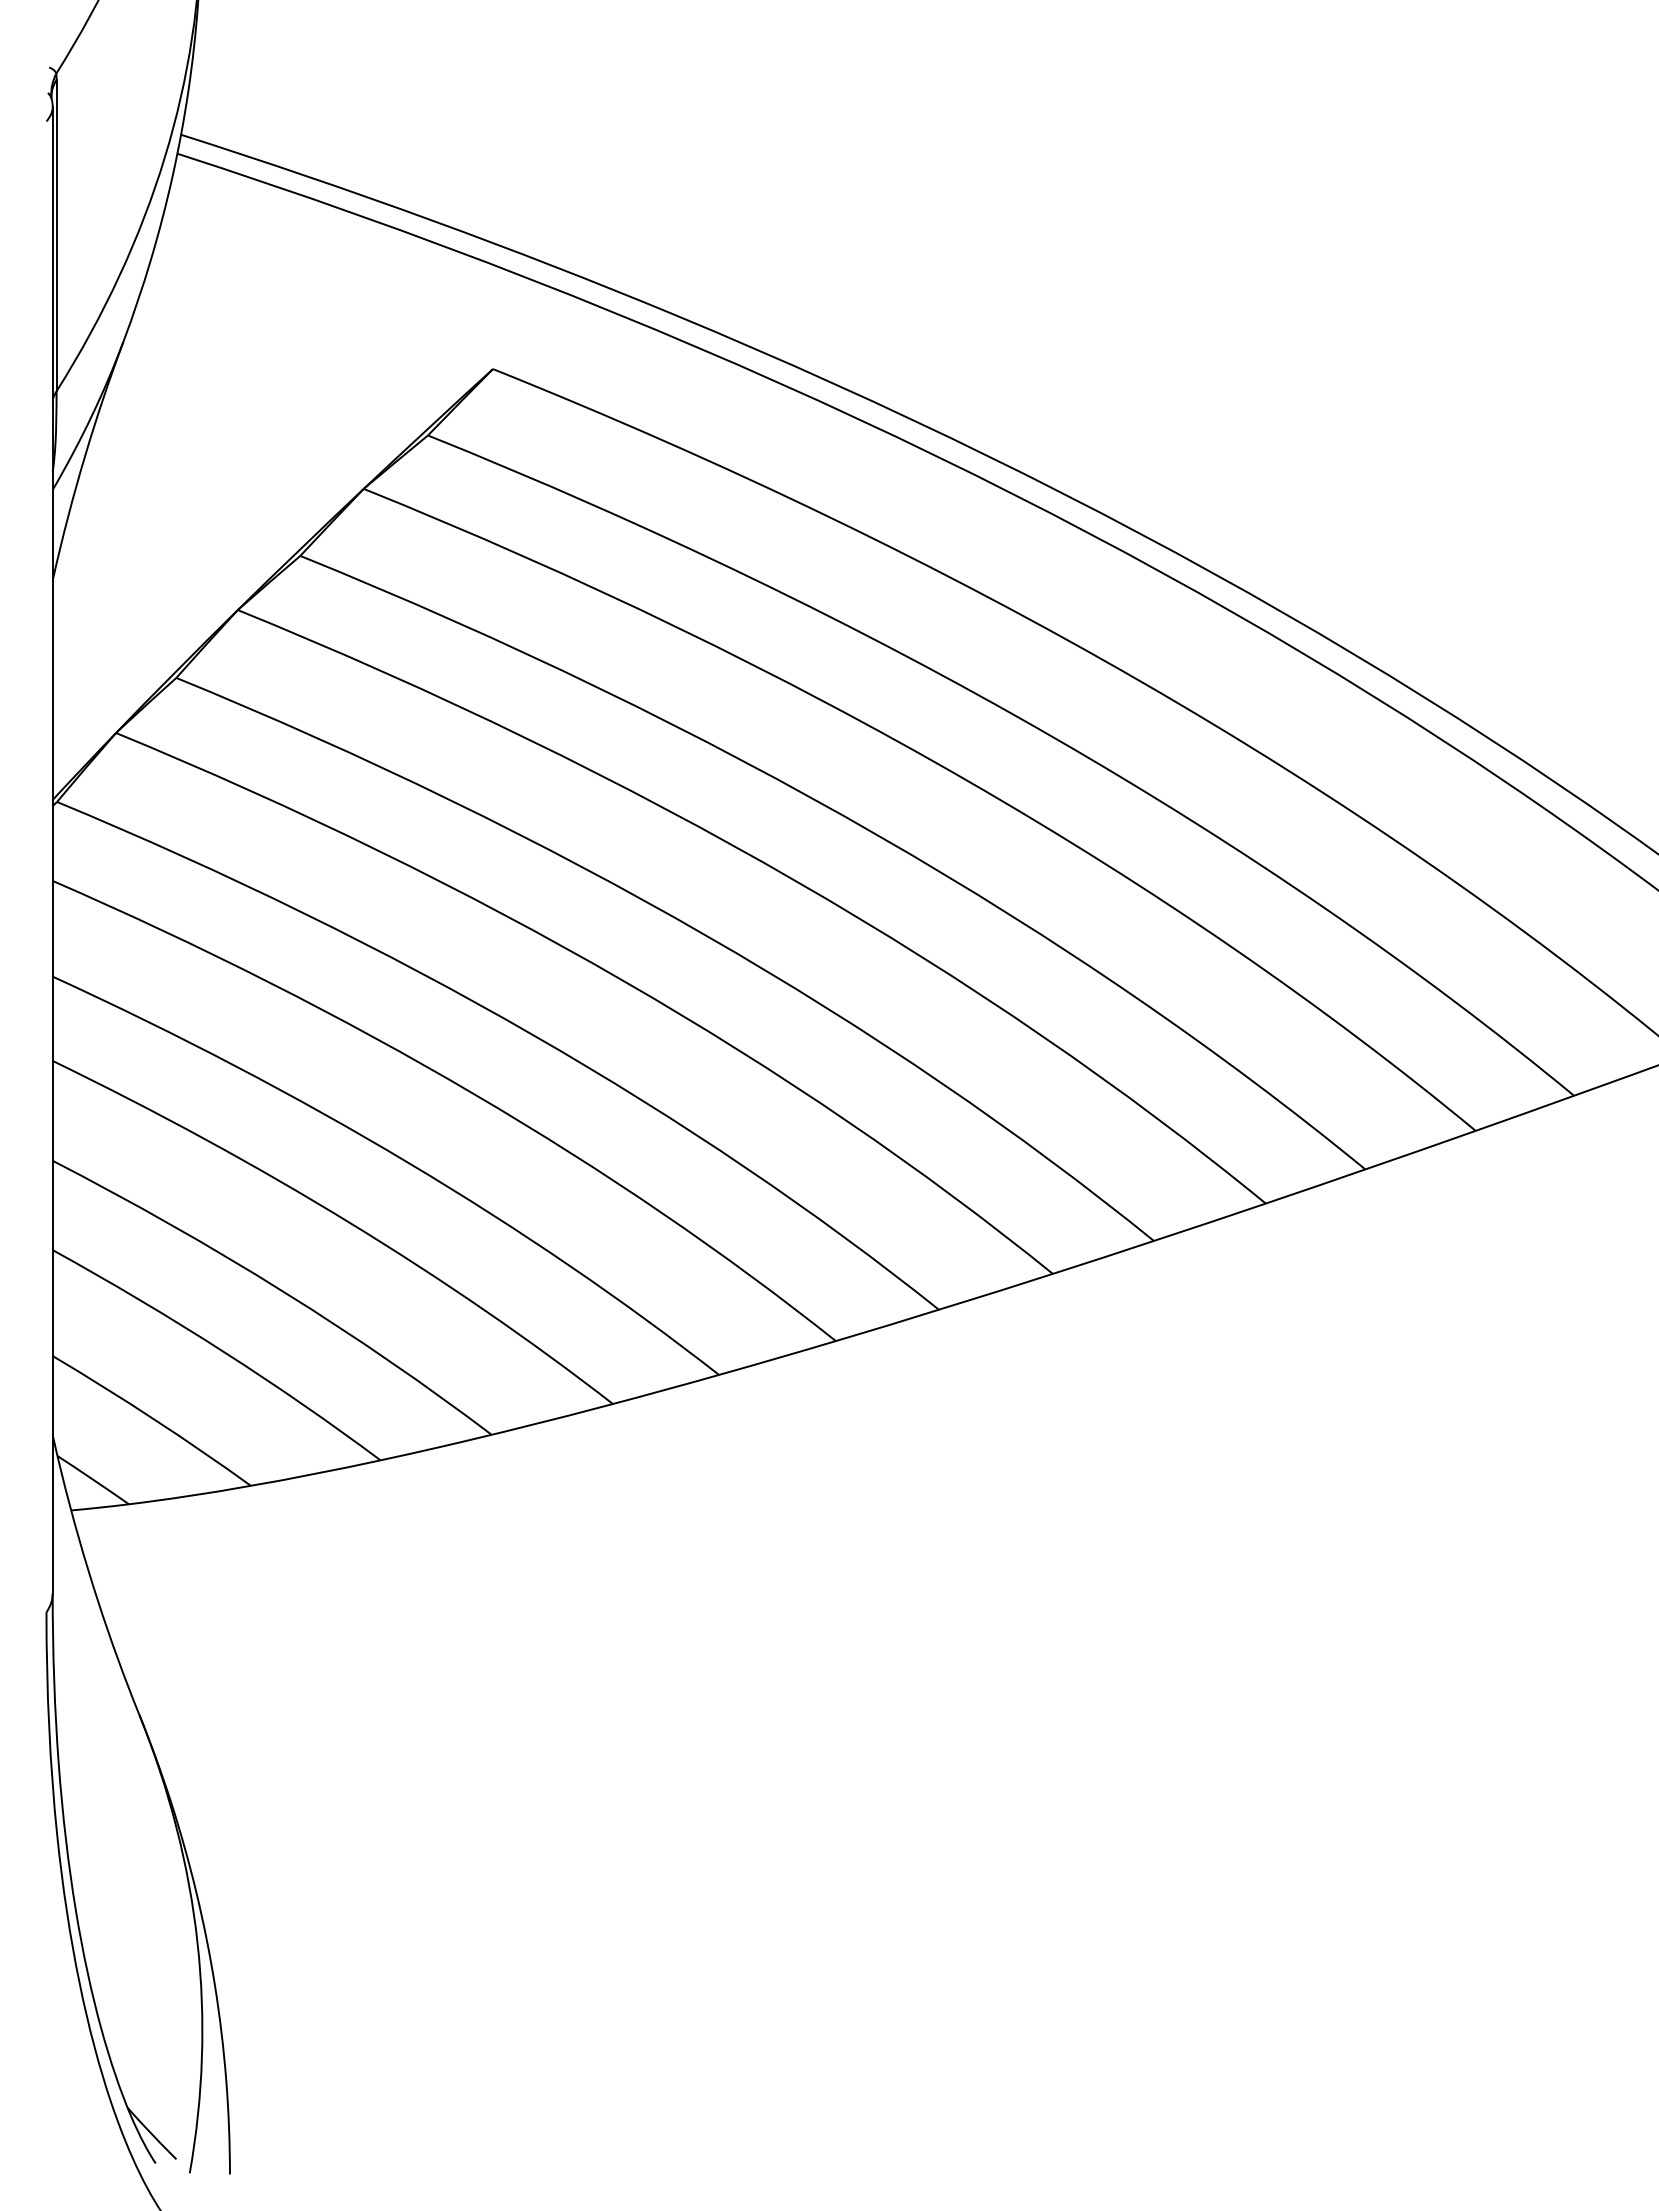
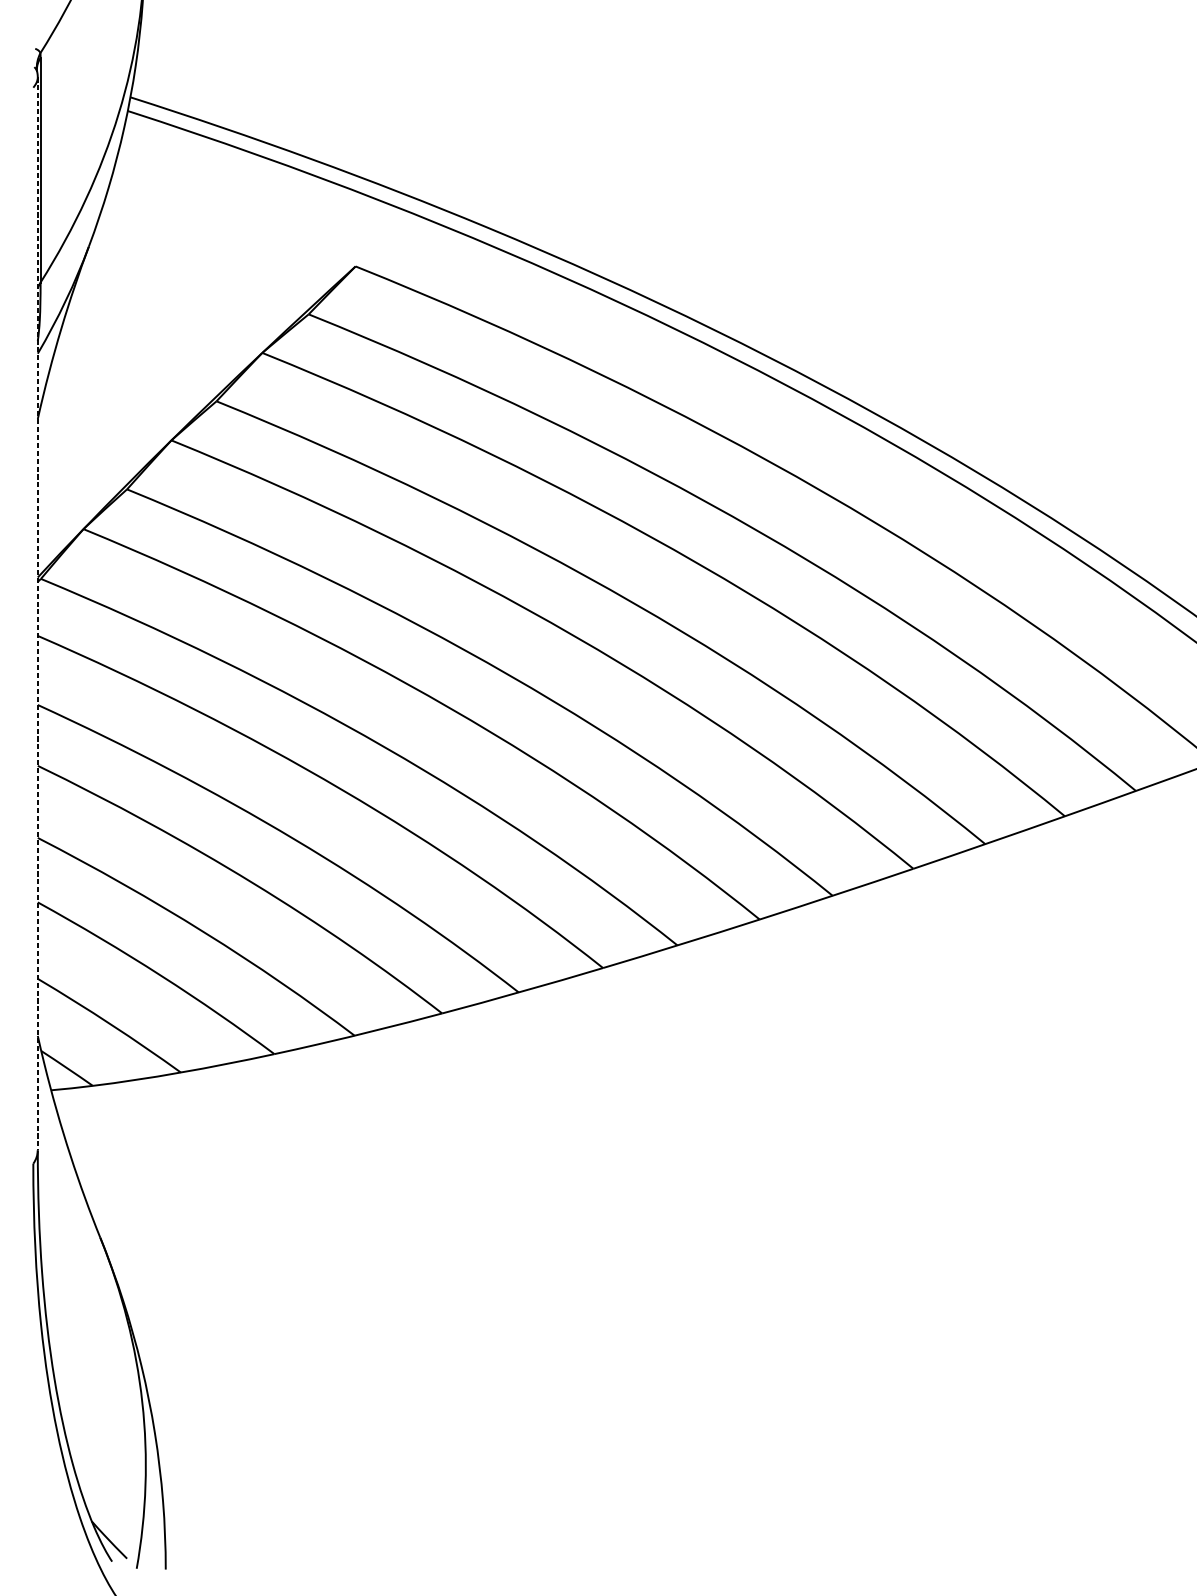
line: (52, 850) -> (37, 613), solid -> dashed

